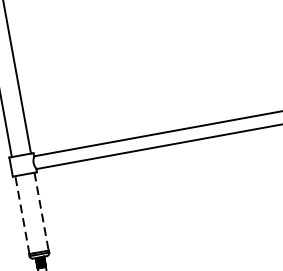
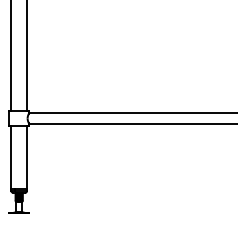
line: (41, 212) -> (26, 158), dashed -> solid
line: (22, 214) -> (11, 157), dashed -> solid

